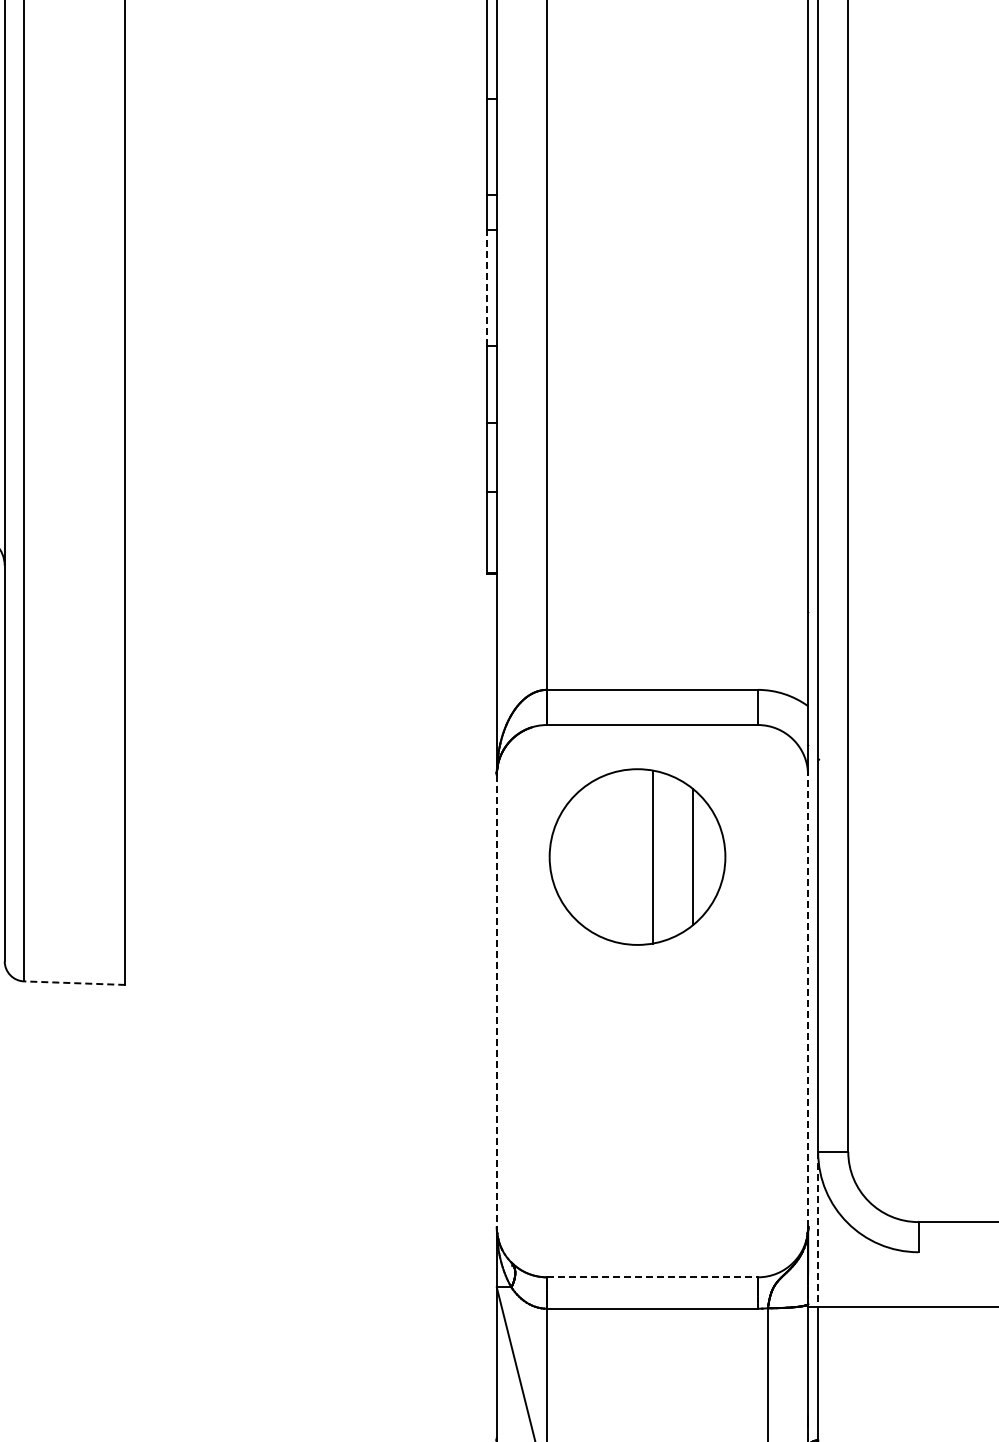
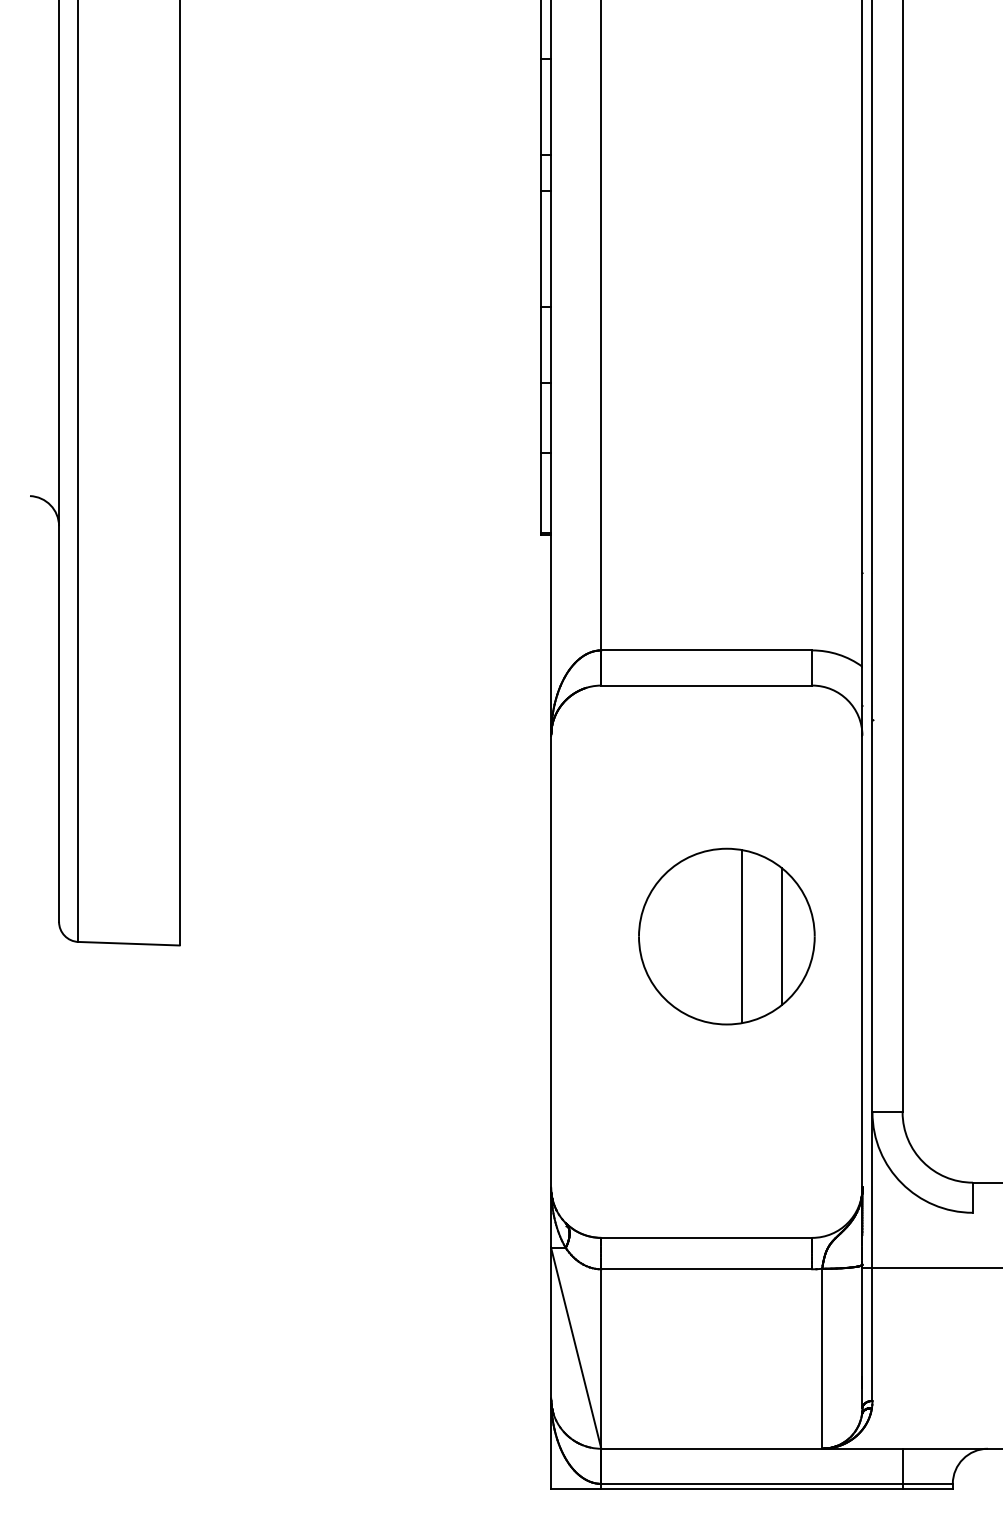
line: (487, 287) -> (541, 248), dashed -> solid
part: (637, 856) -> (726, 936), moved
line: (75, 982) -> (129, 943), dashed -> solid
line: (497, 1000) -> (551, 961), dashed -> solid
line: (808, 1000) -> (862, 961), dashed -> solid
line: (818, 1229) -> (872, 1190), dashed -> solid
line: (653, 1276) -> (707, 1237), dashed -> solid

